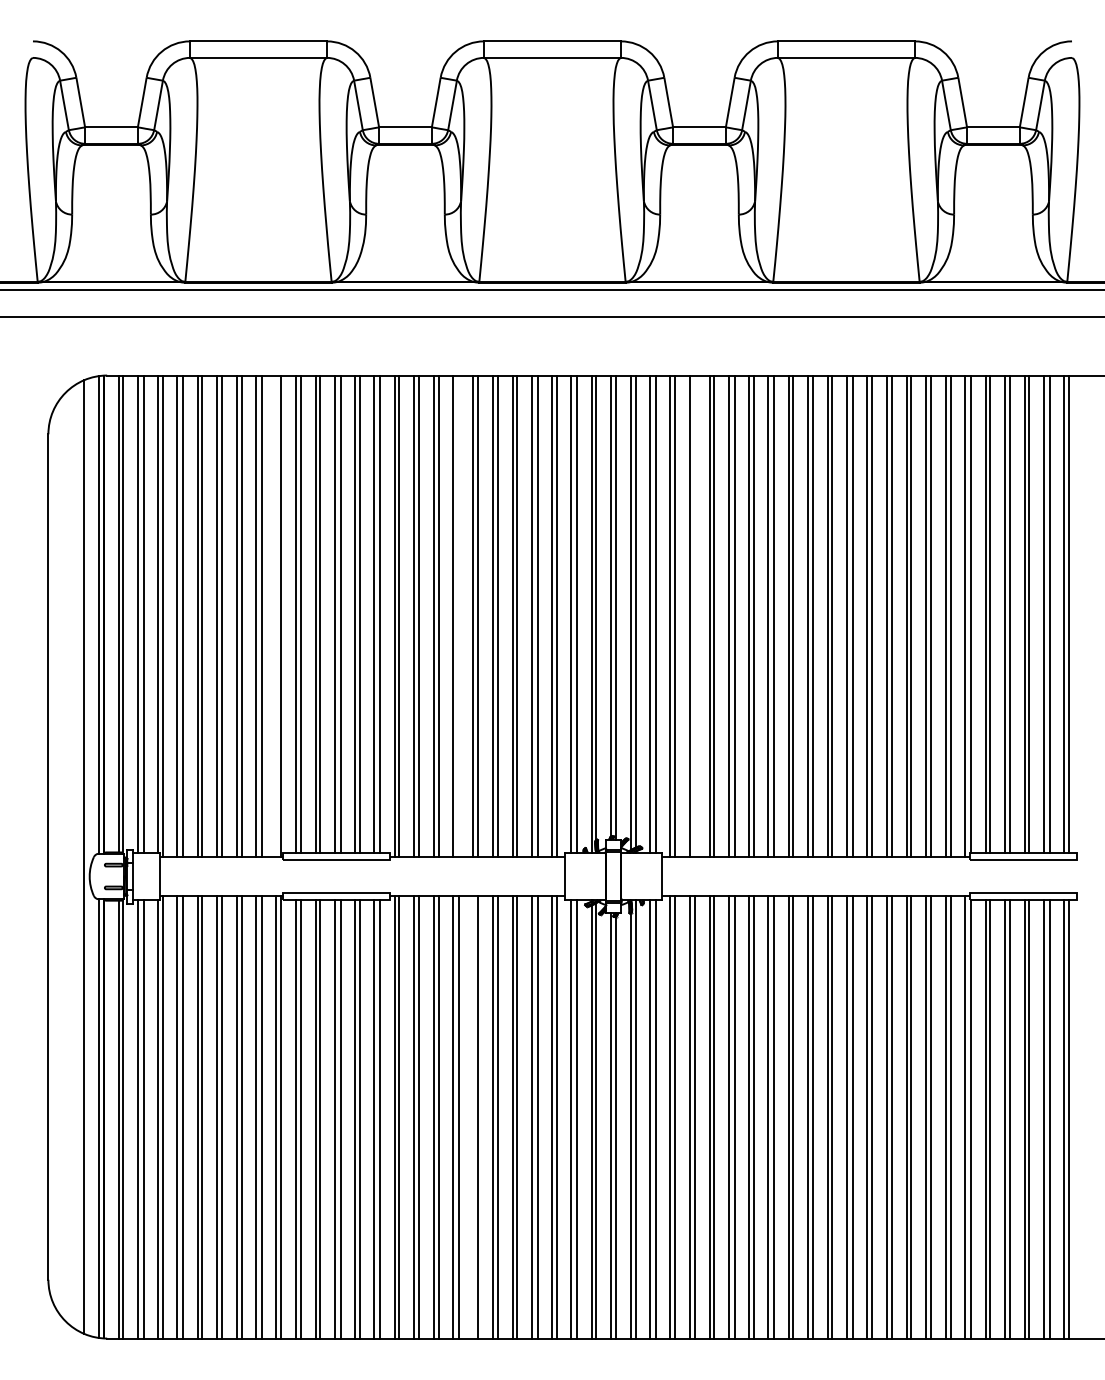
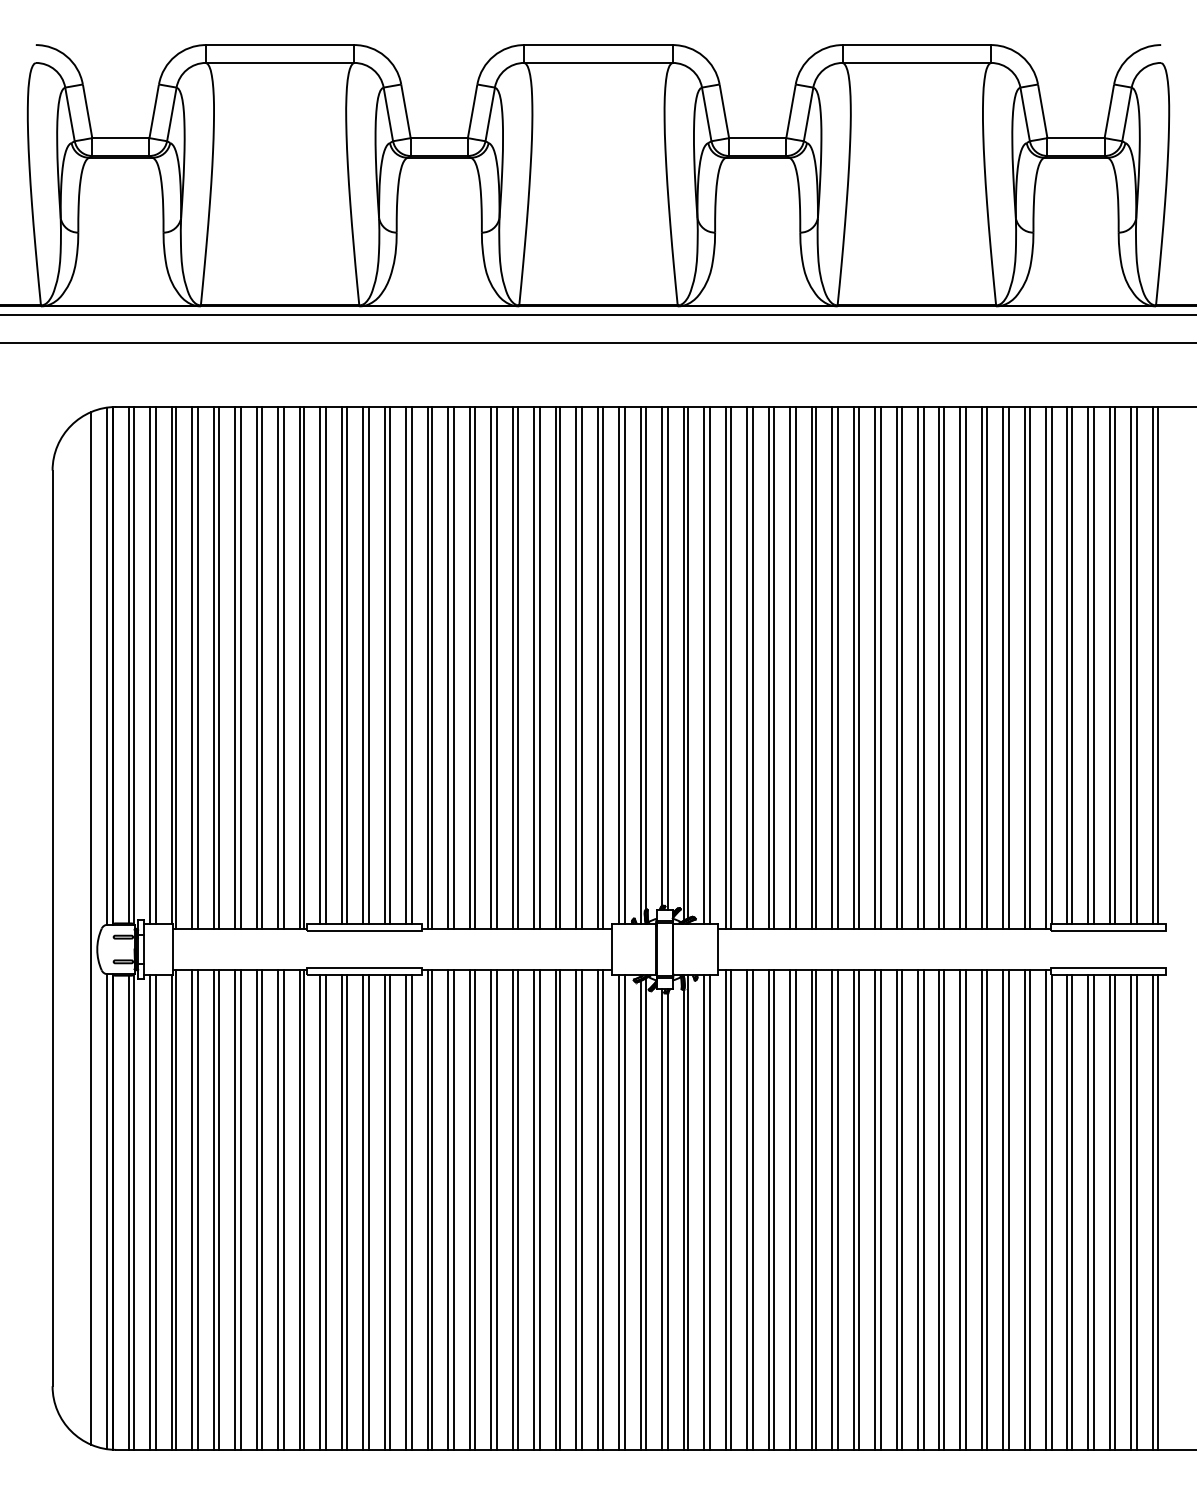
line: (276, 616) -> (299, 667), added
line: (458, 616) -> (496, 667), added
line: (695, 616) -> (753, 667), added
line: (473, 1116) -> (512, 1209), added

